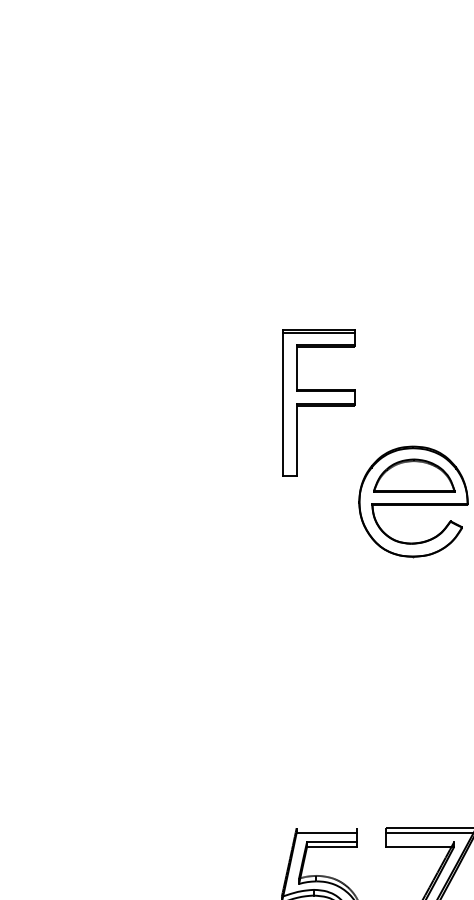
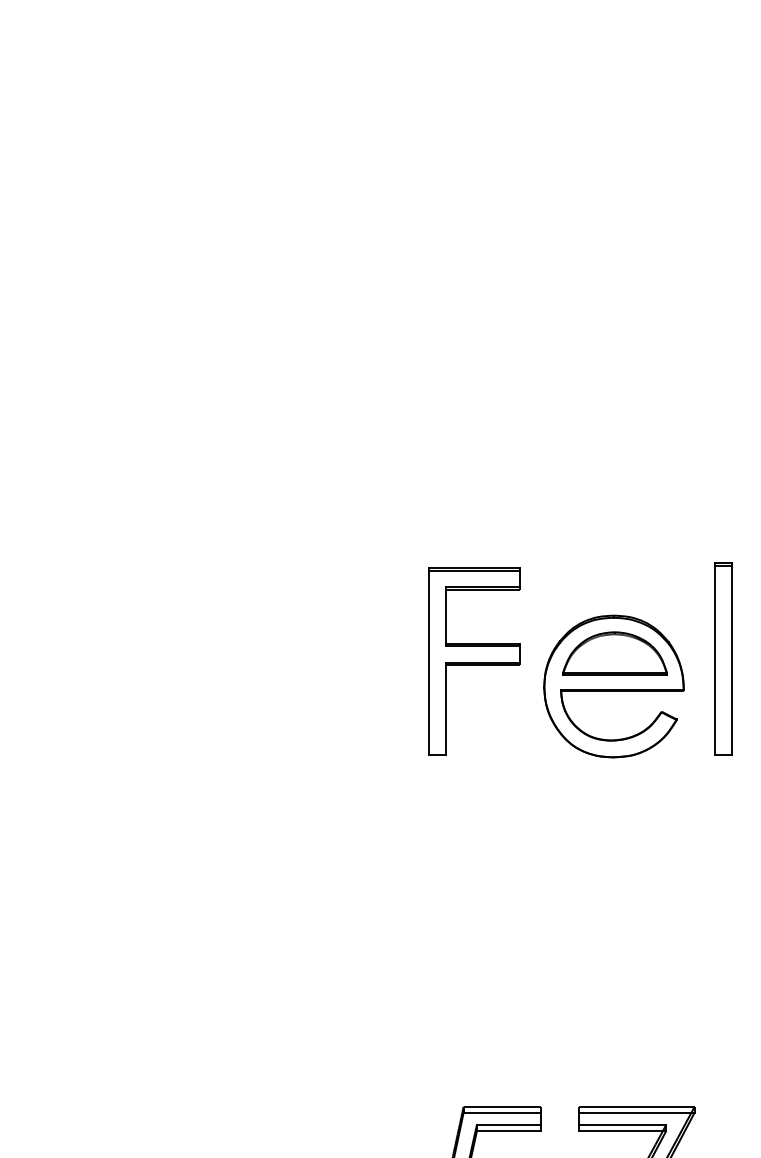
part: (319, 402) -> (474, 661), moved
line: (326, 827) -> (501, 1106), added
line: (420, 842) -> (622, 1125), added

